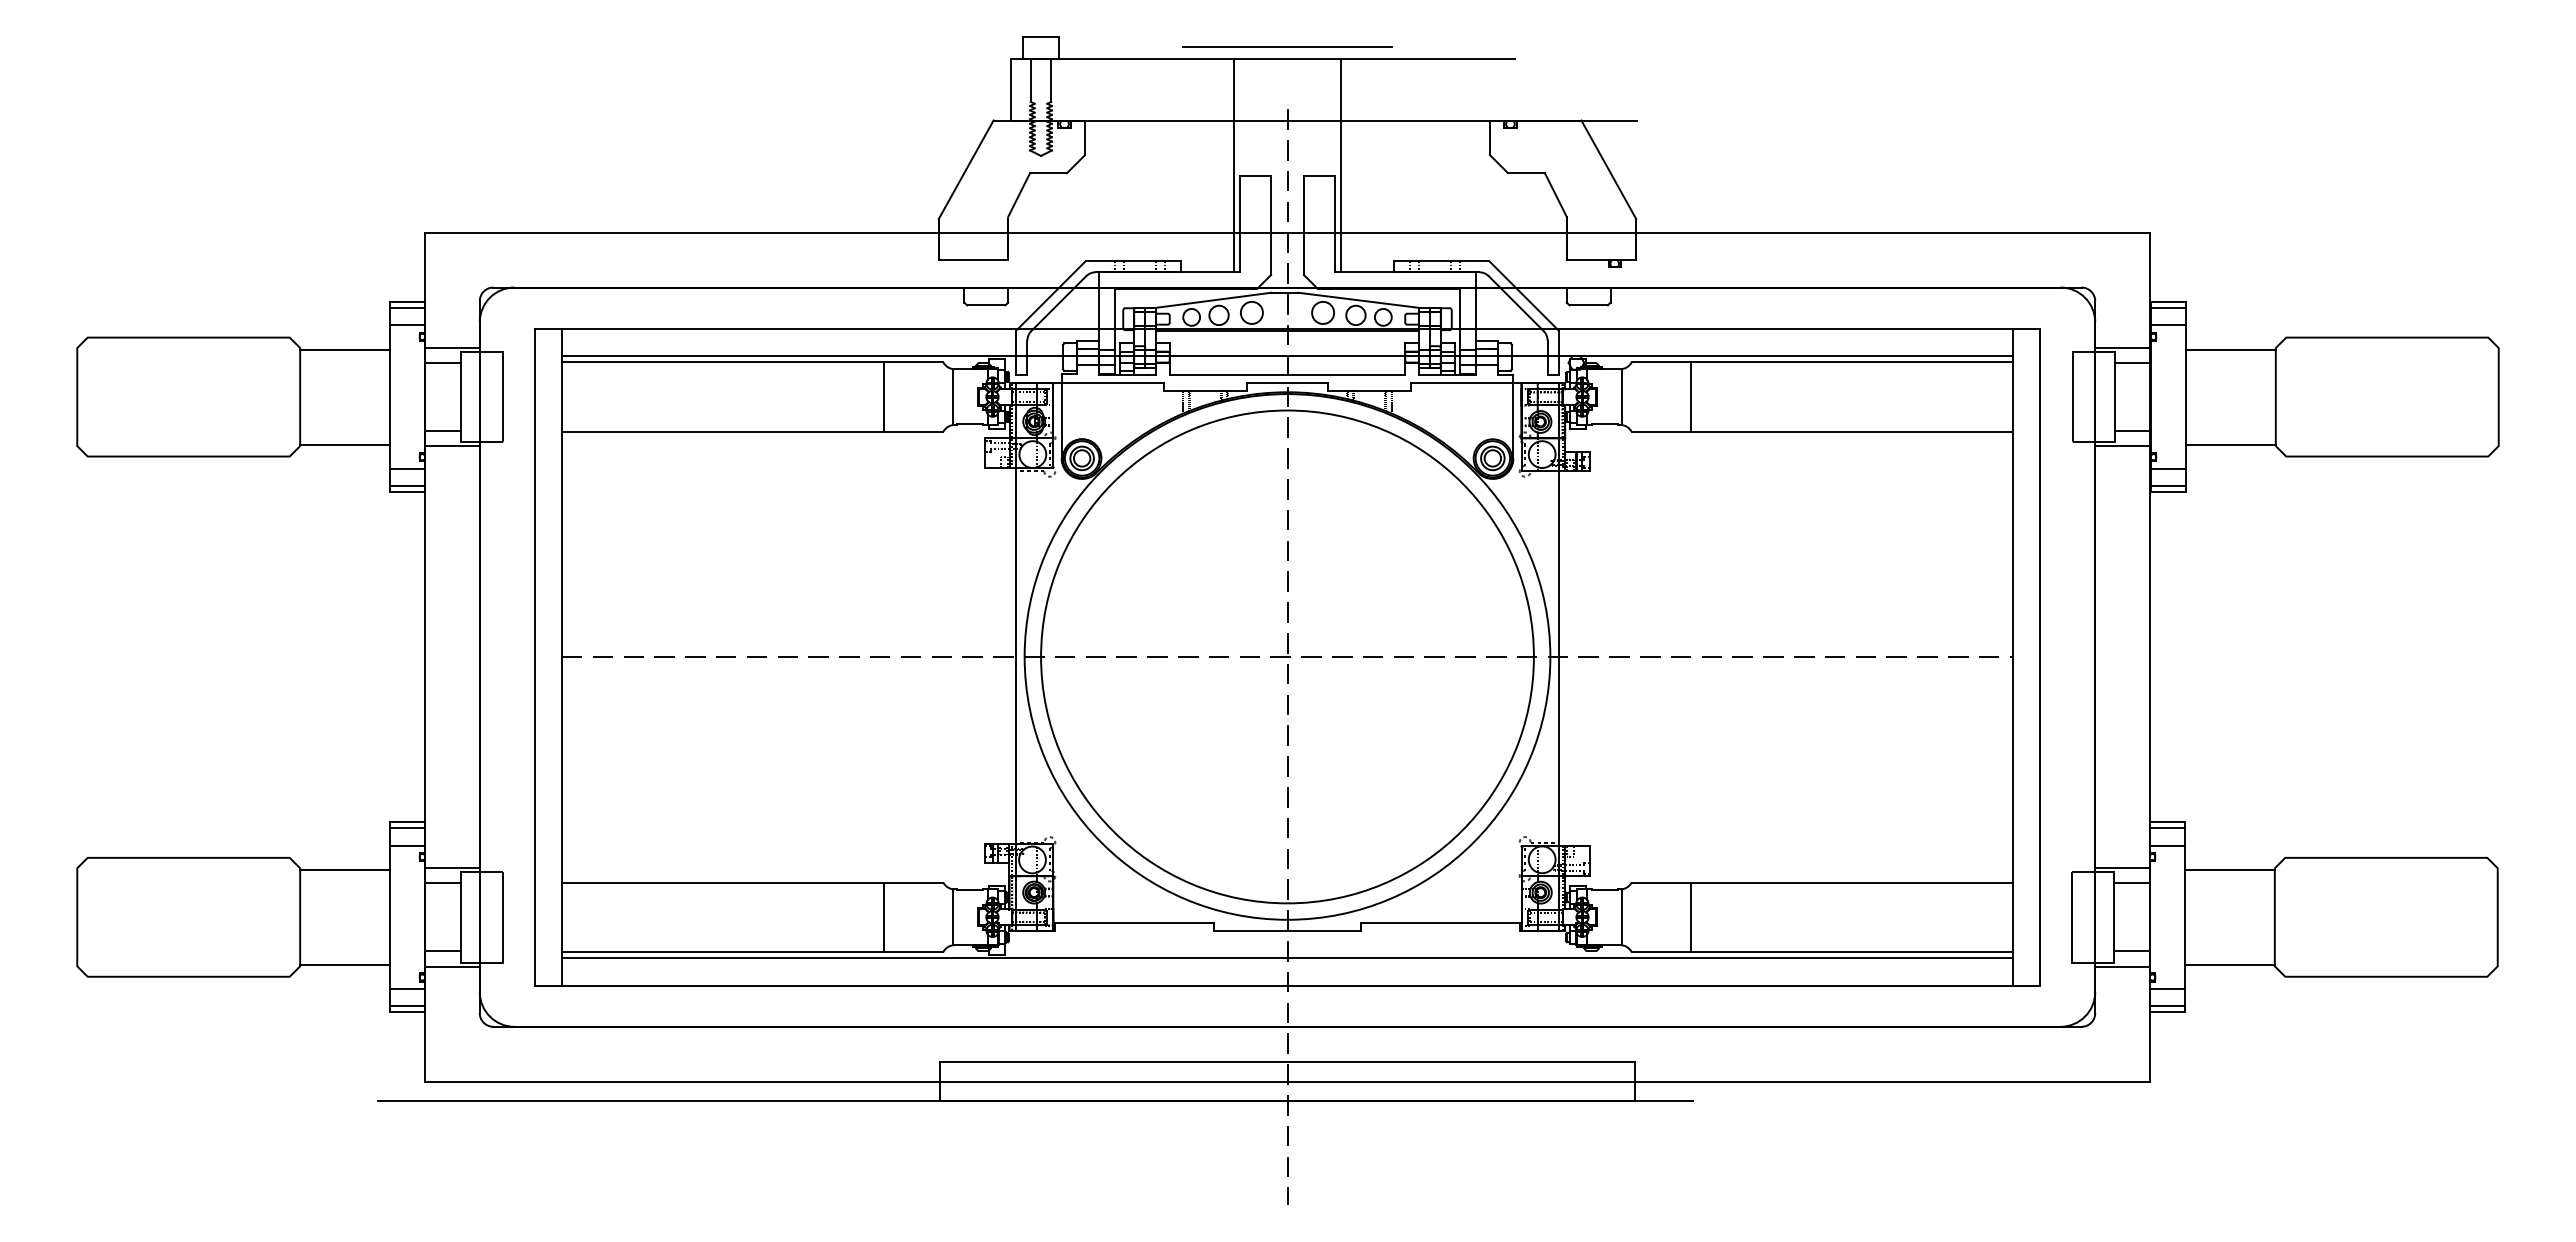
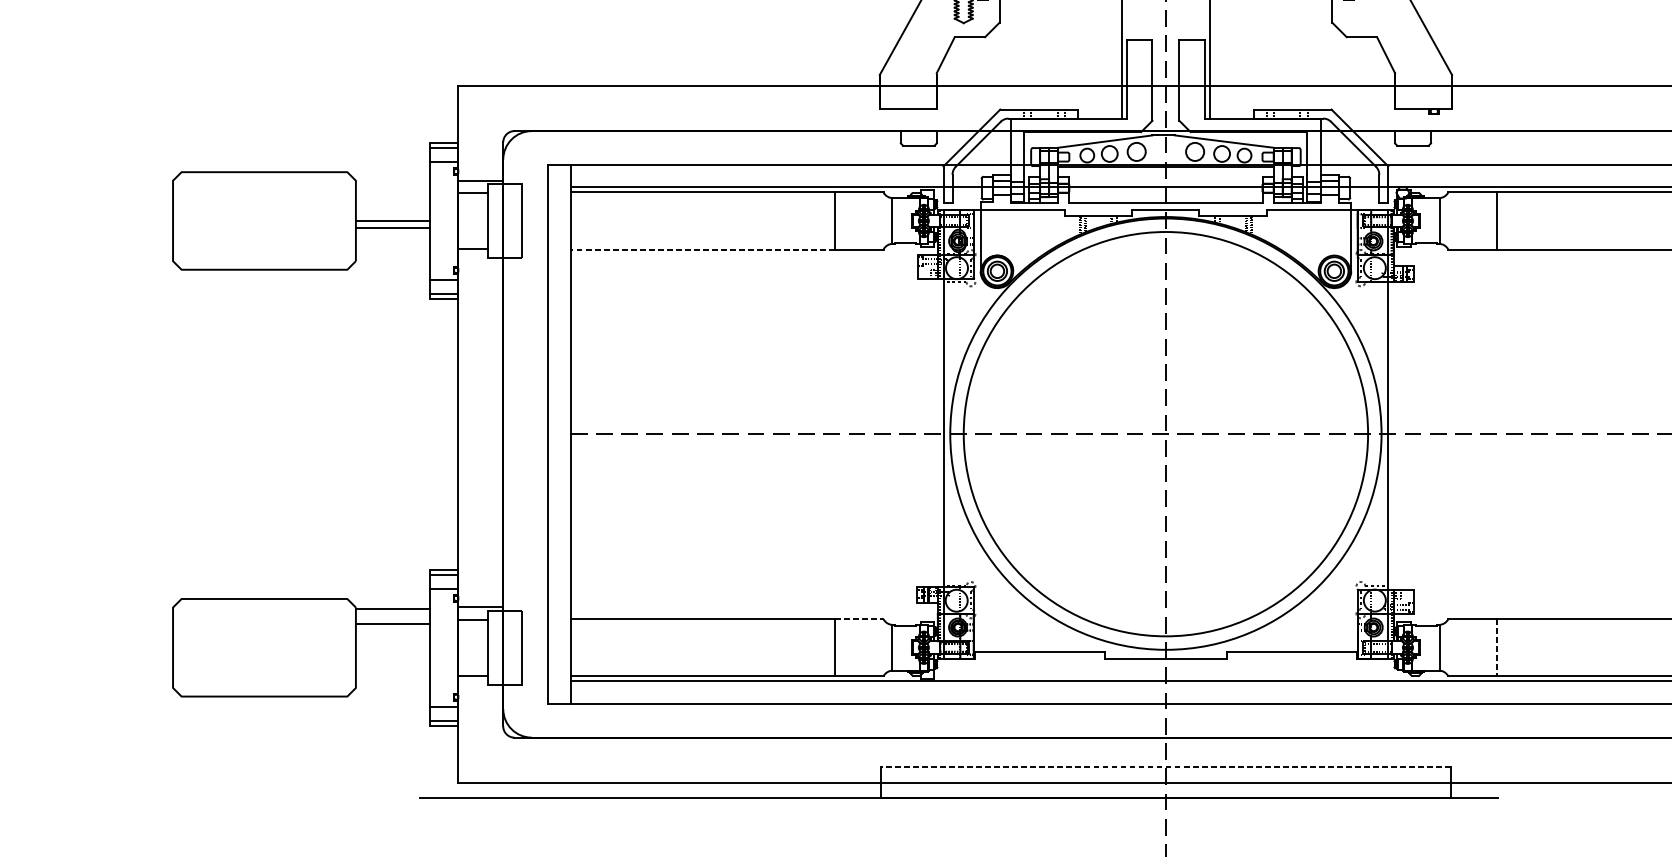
line: (345, 349) -> (393, 220), moved
line: (722, 431) -> (702, 249), solid -> dashed
line: (345, 444) -> (393, 227), moved
line: (452, 446) -> (480, 261), removed
line: (914, 882) -> (859, 619), solid -> dashed
line: (1690, 917) -> (1496, 647), solid -> dashed
line: (345, 964) -> (393, 624), moved
line: (452, 966) -> (480, 688), removed
line: (1287, 1062) -> (1165, 766), solid -> dashed

